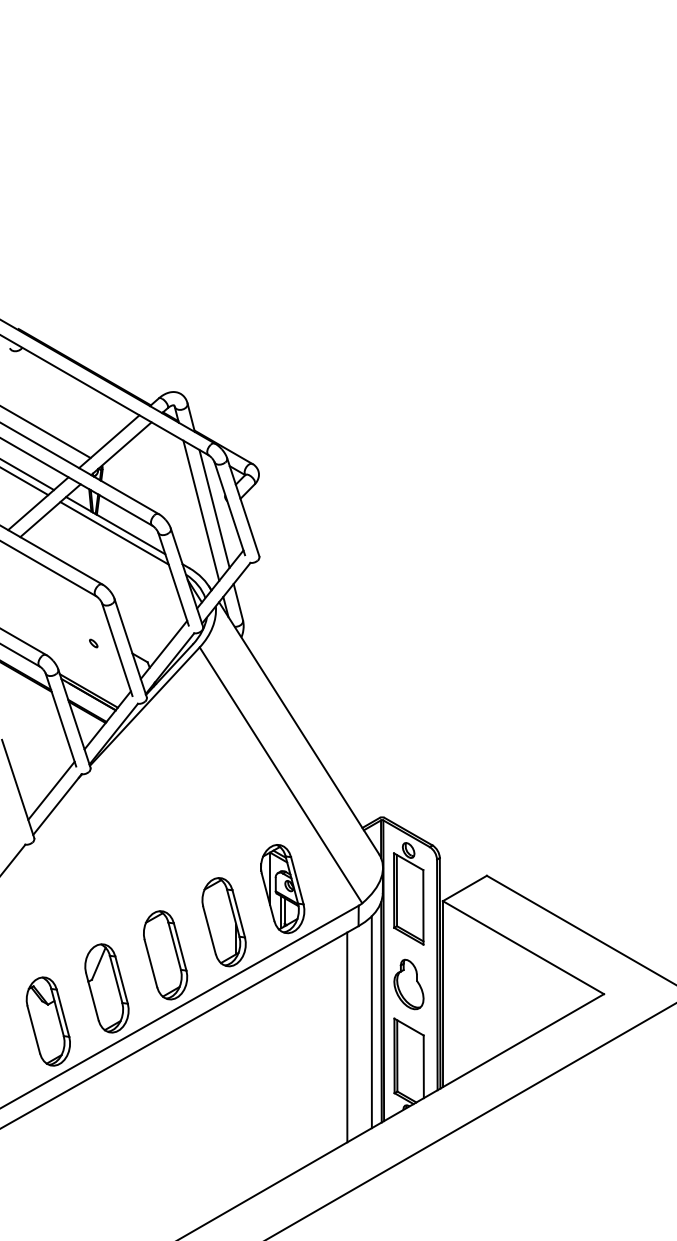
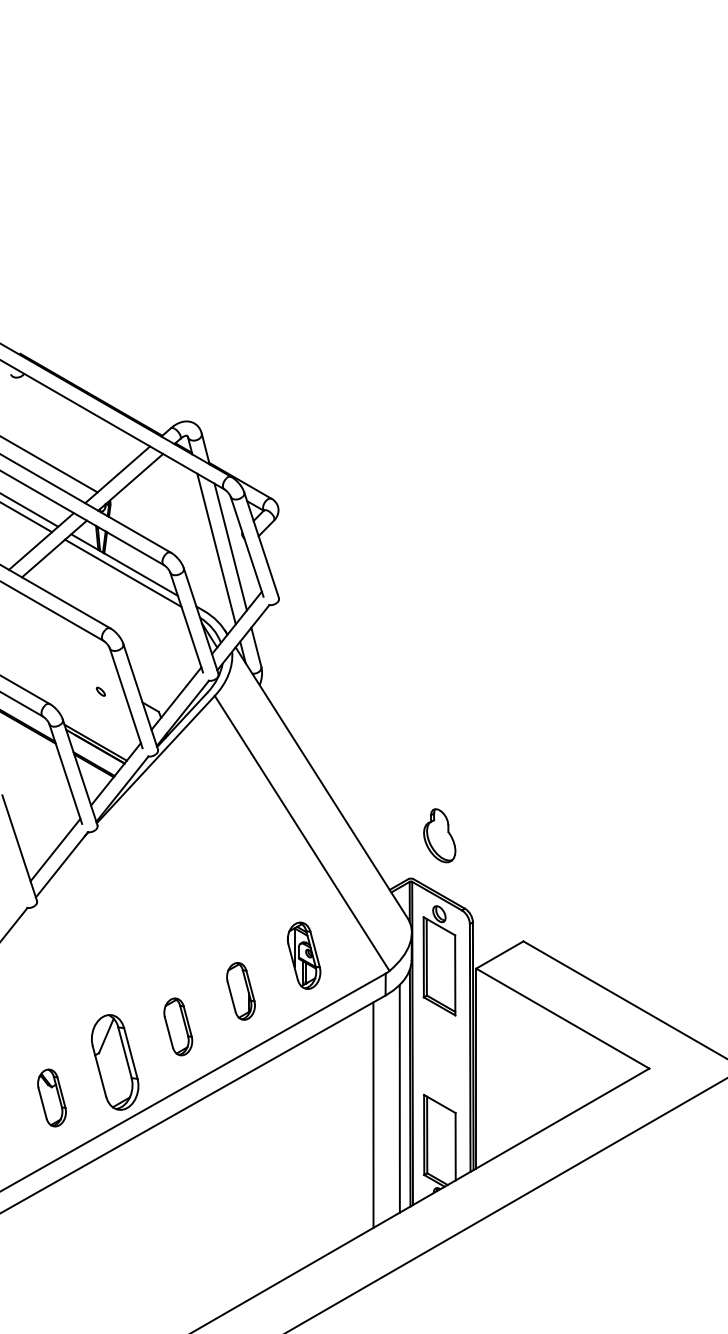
part: (282, 889) -> (303, 956), size x0.7
part: (223, 922) -> (240, 991), size x0.6
part: (165, 955) -> (178, 1027), size x0.6
part: (408, 984) -> (439, 835), moved
part: (47, 1021) -> (51, 1097), size x0.6

